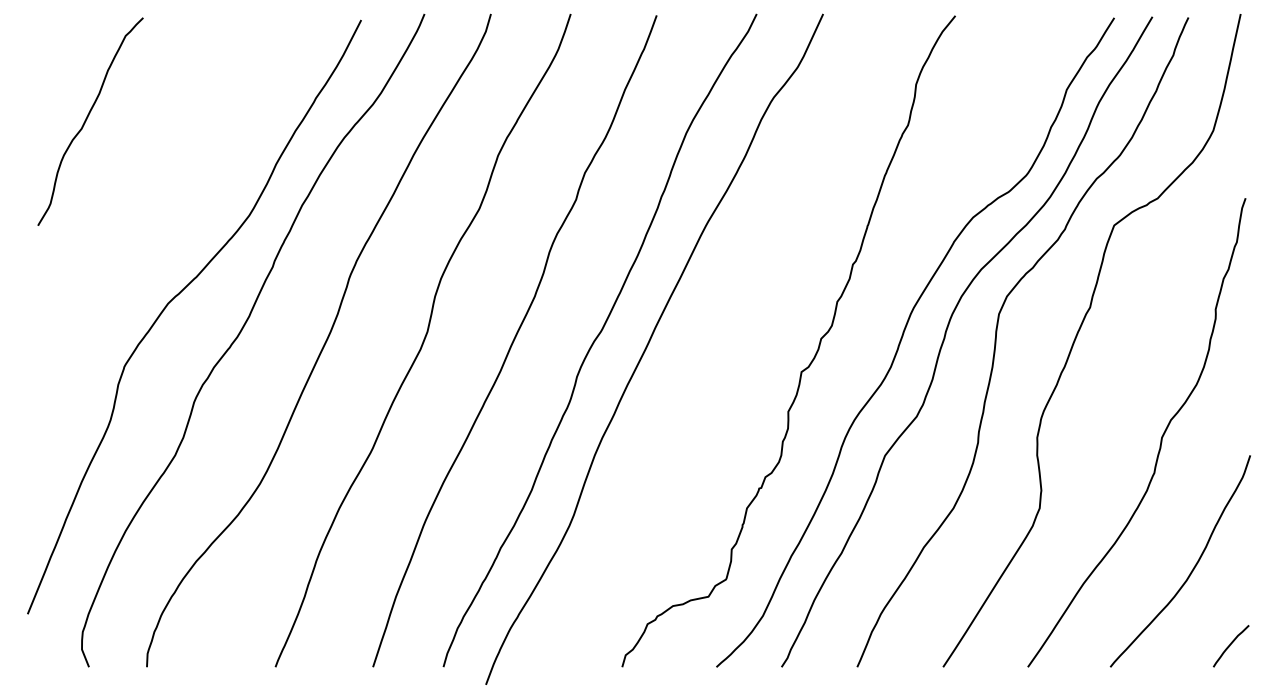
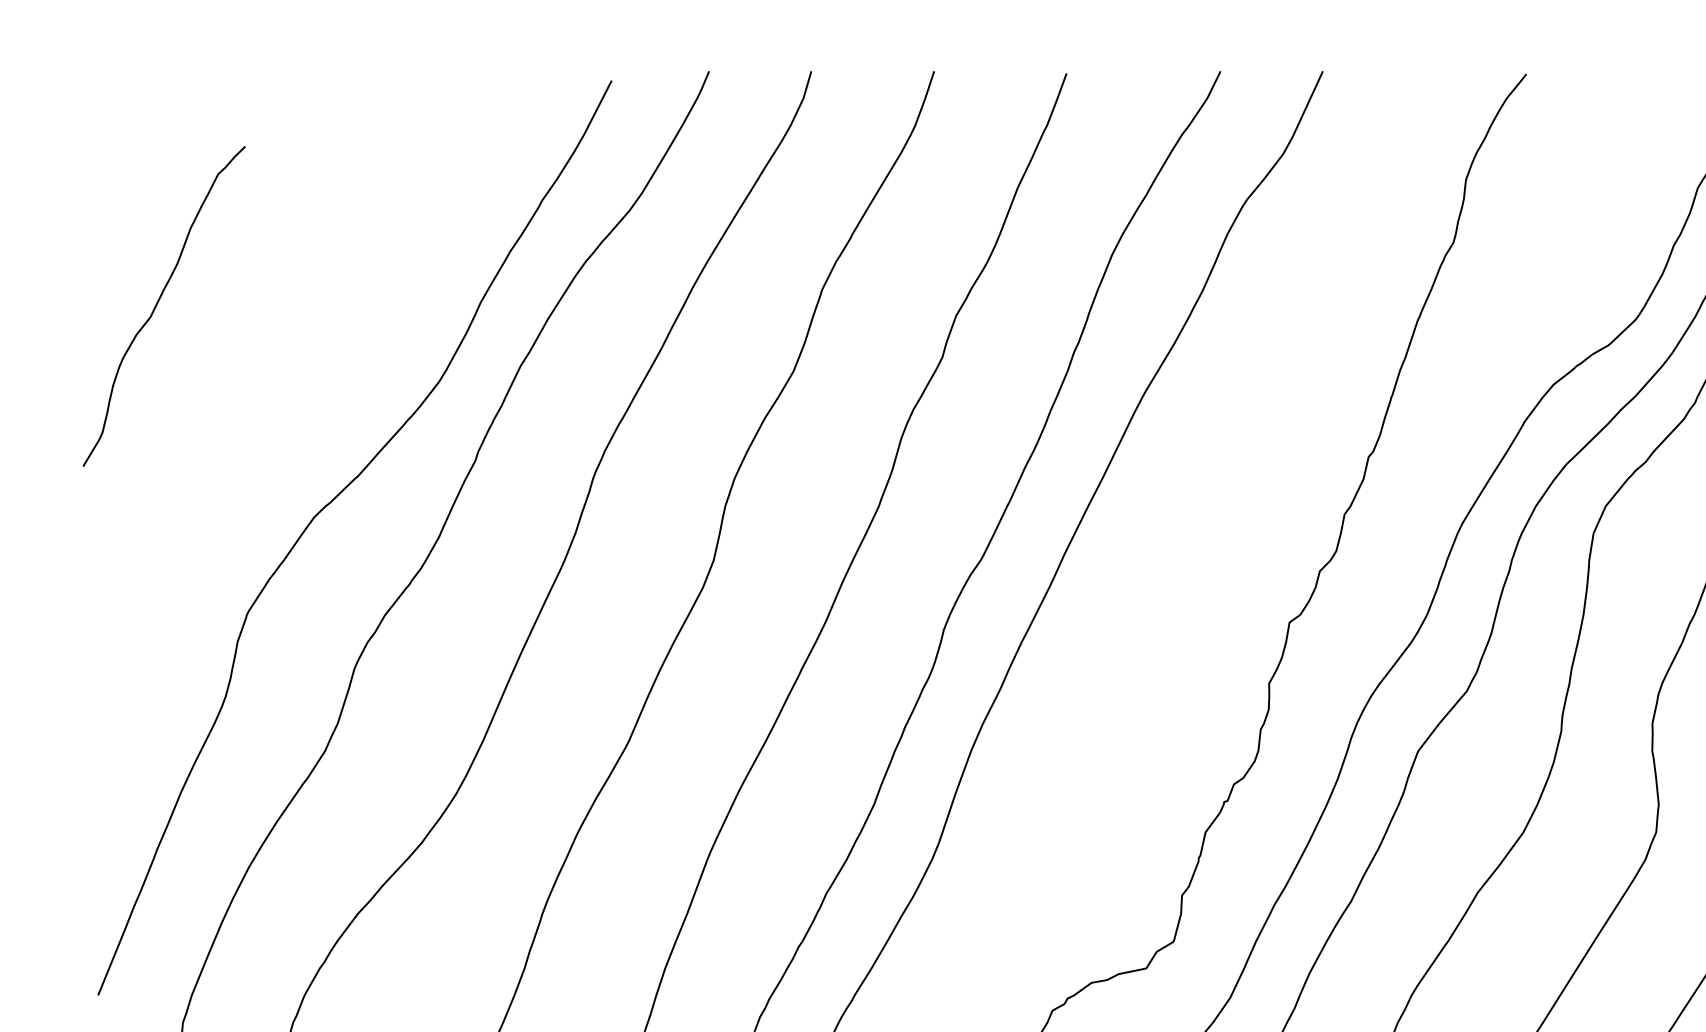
curve: (87, 119) -> (159, 302), moved

